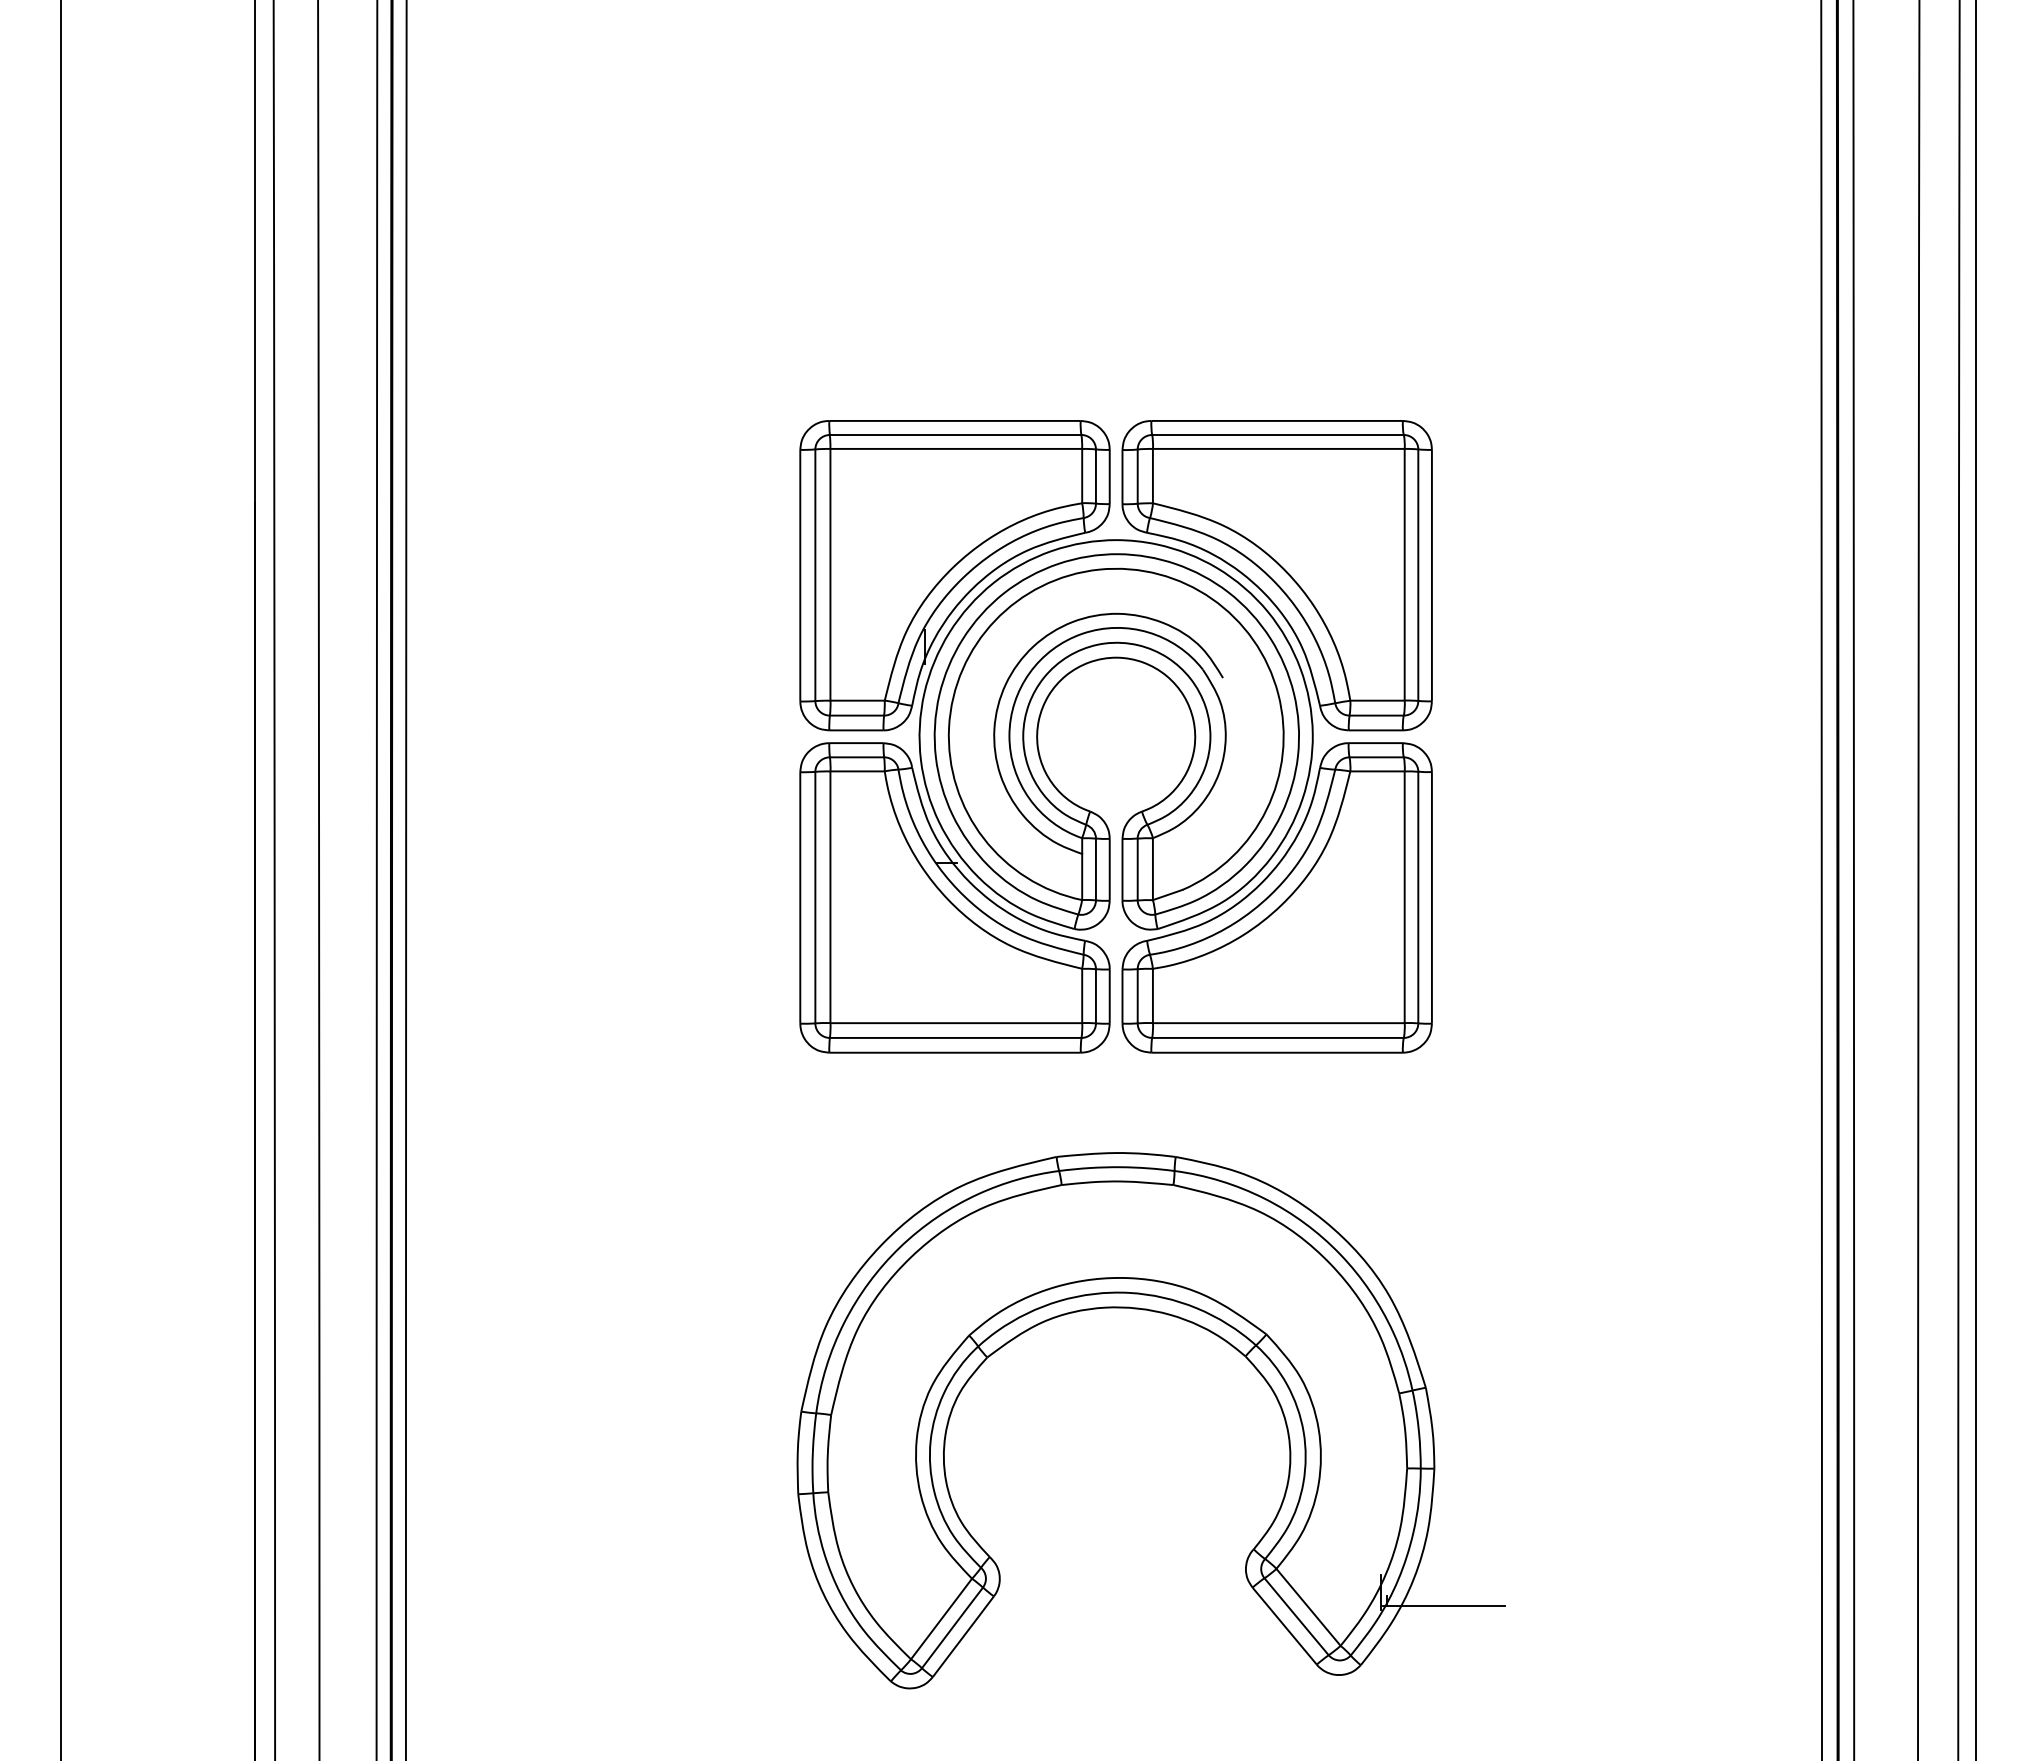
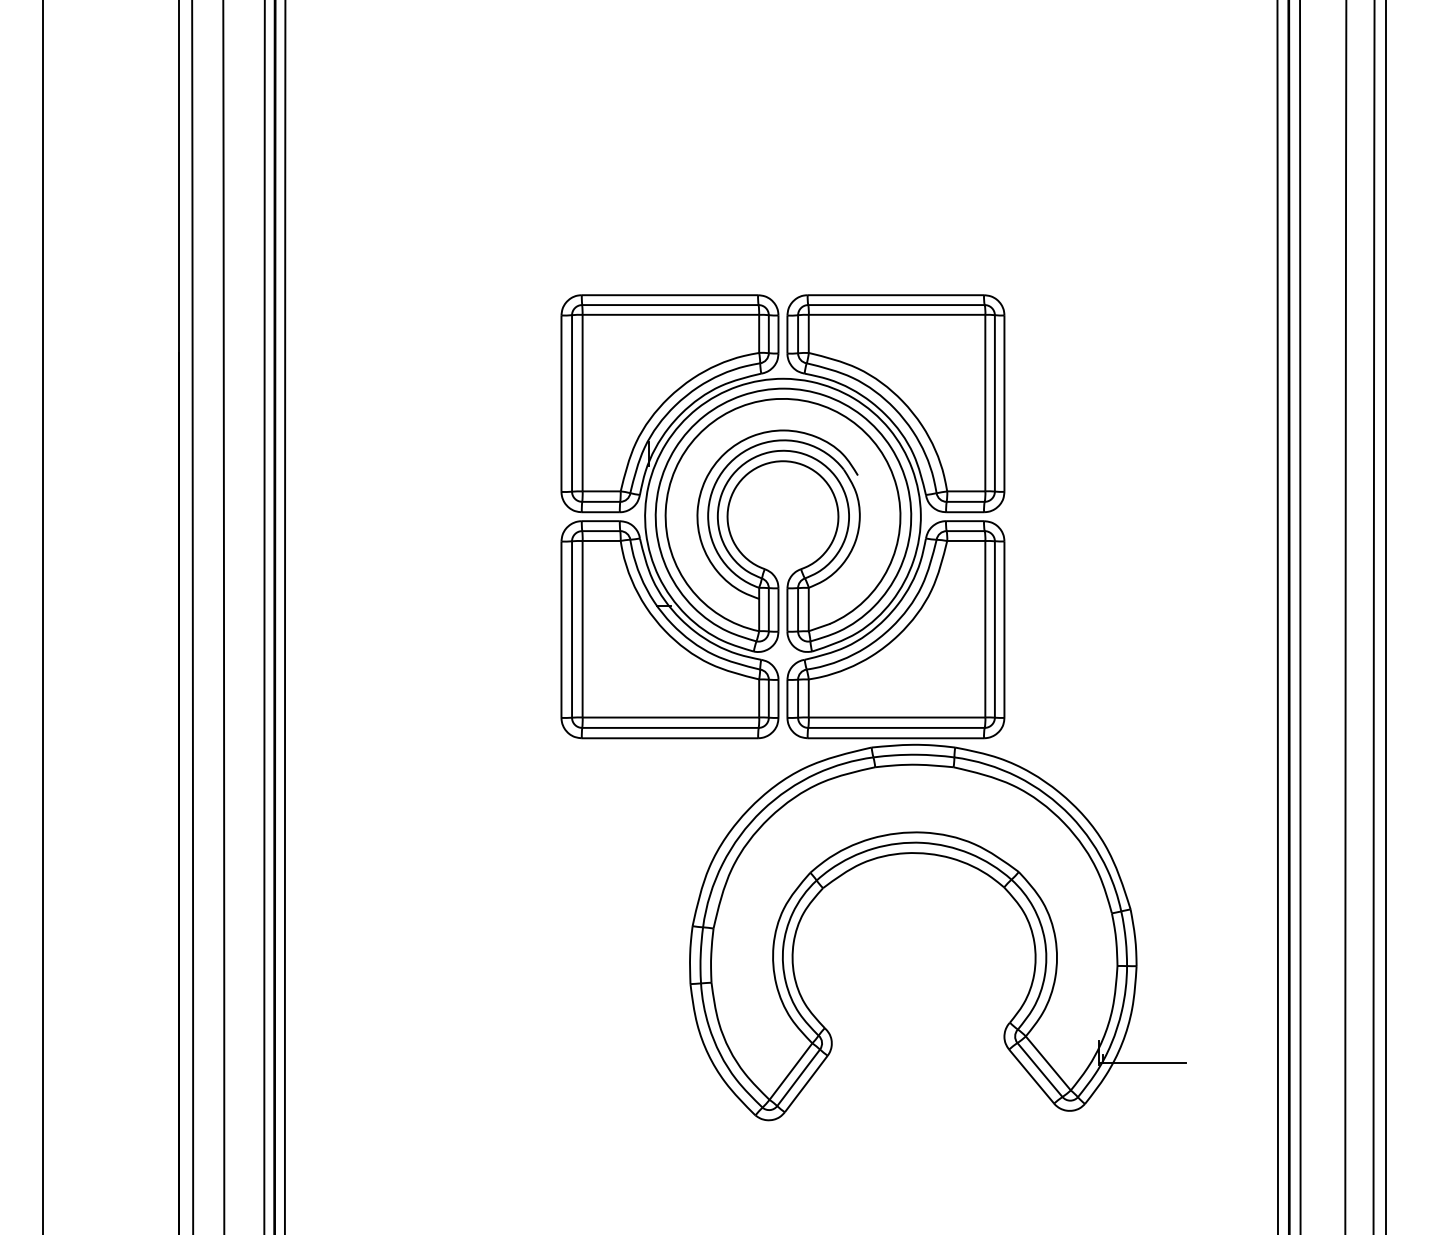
part: (1188, 1322) -> (964, 863), moved

